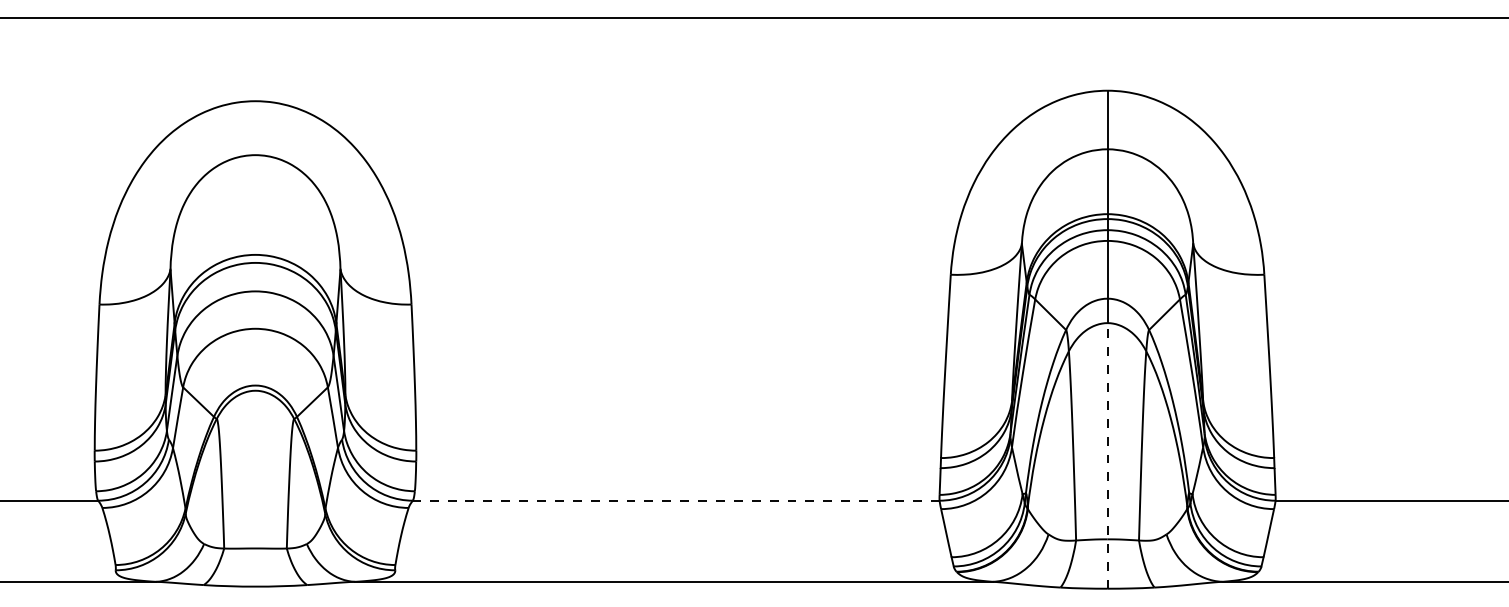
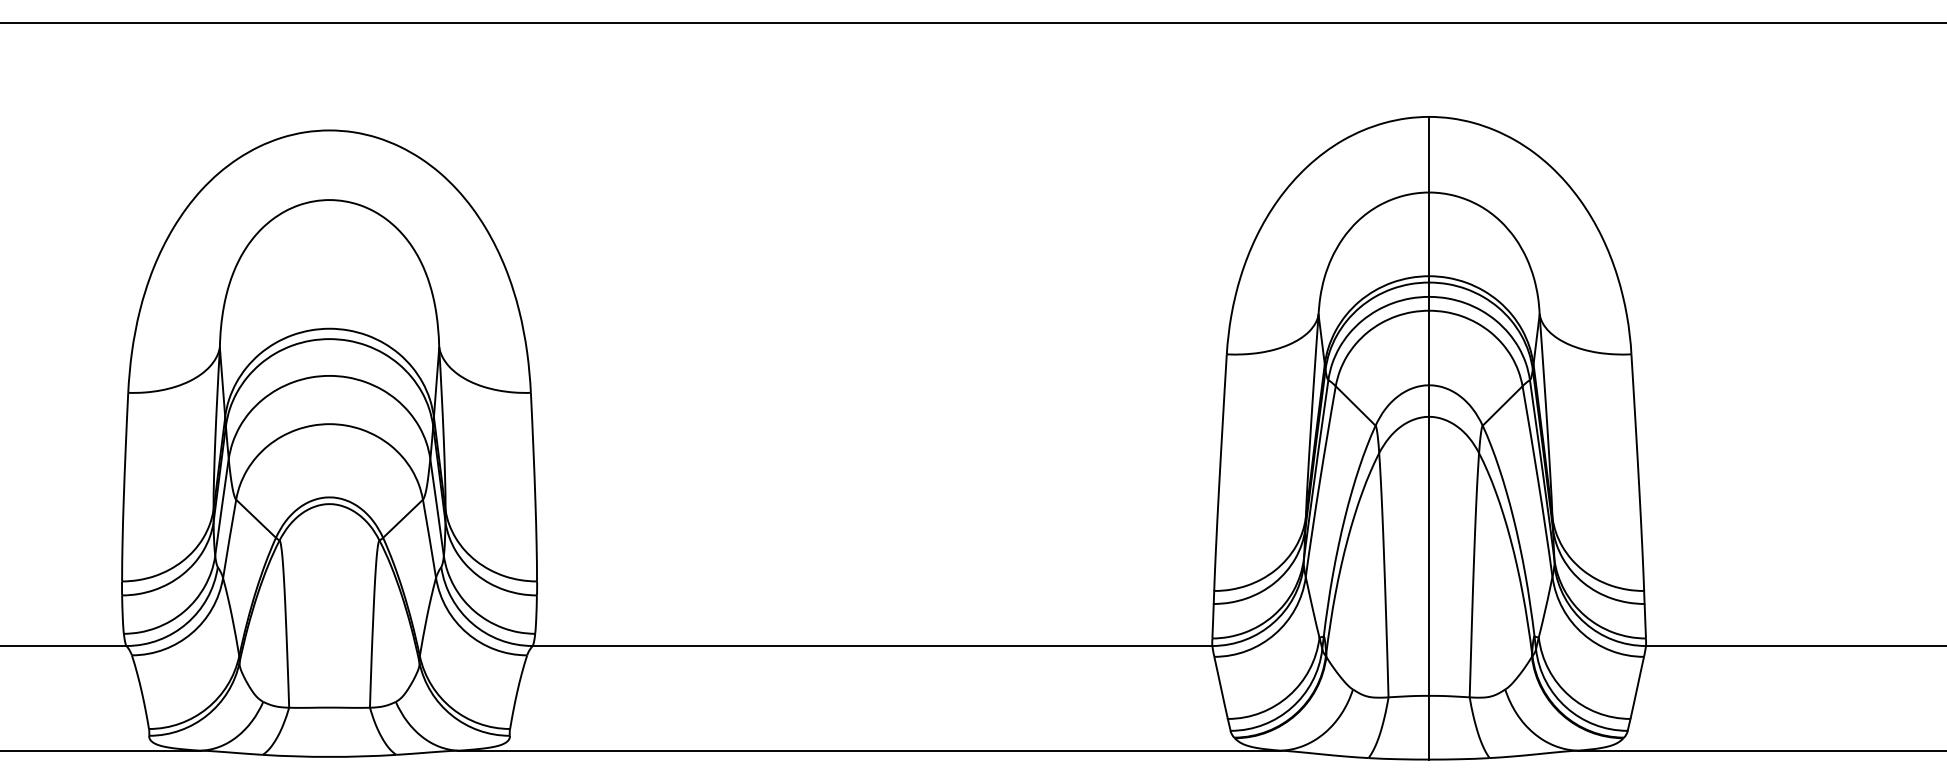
line: (1107, 455) -> (1429, 587), dashed -> solid
line: (676, 501) -> (872, 646), dashed -> solid

